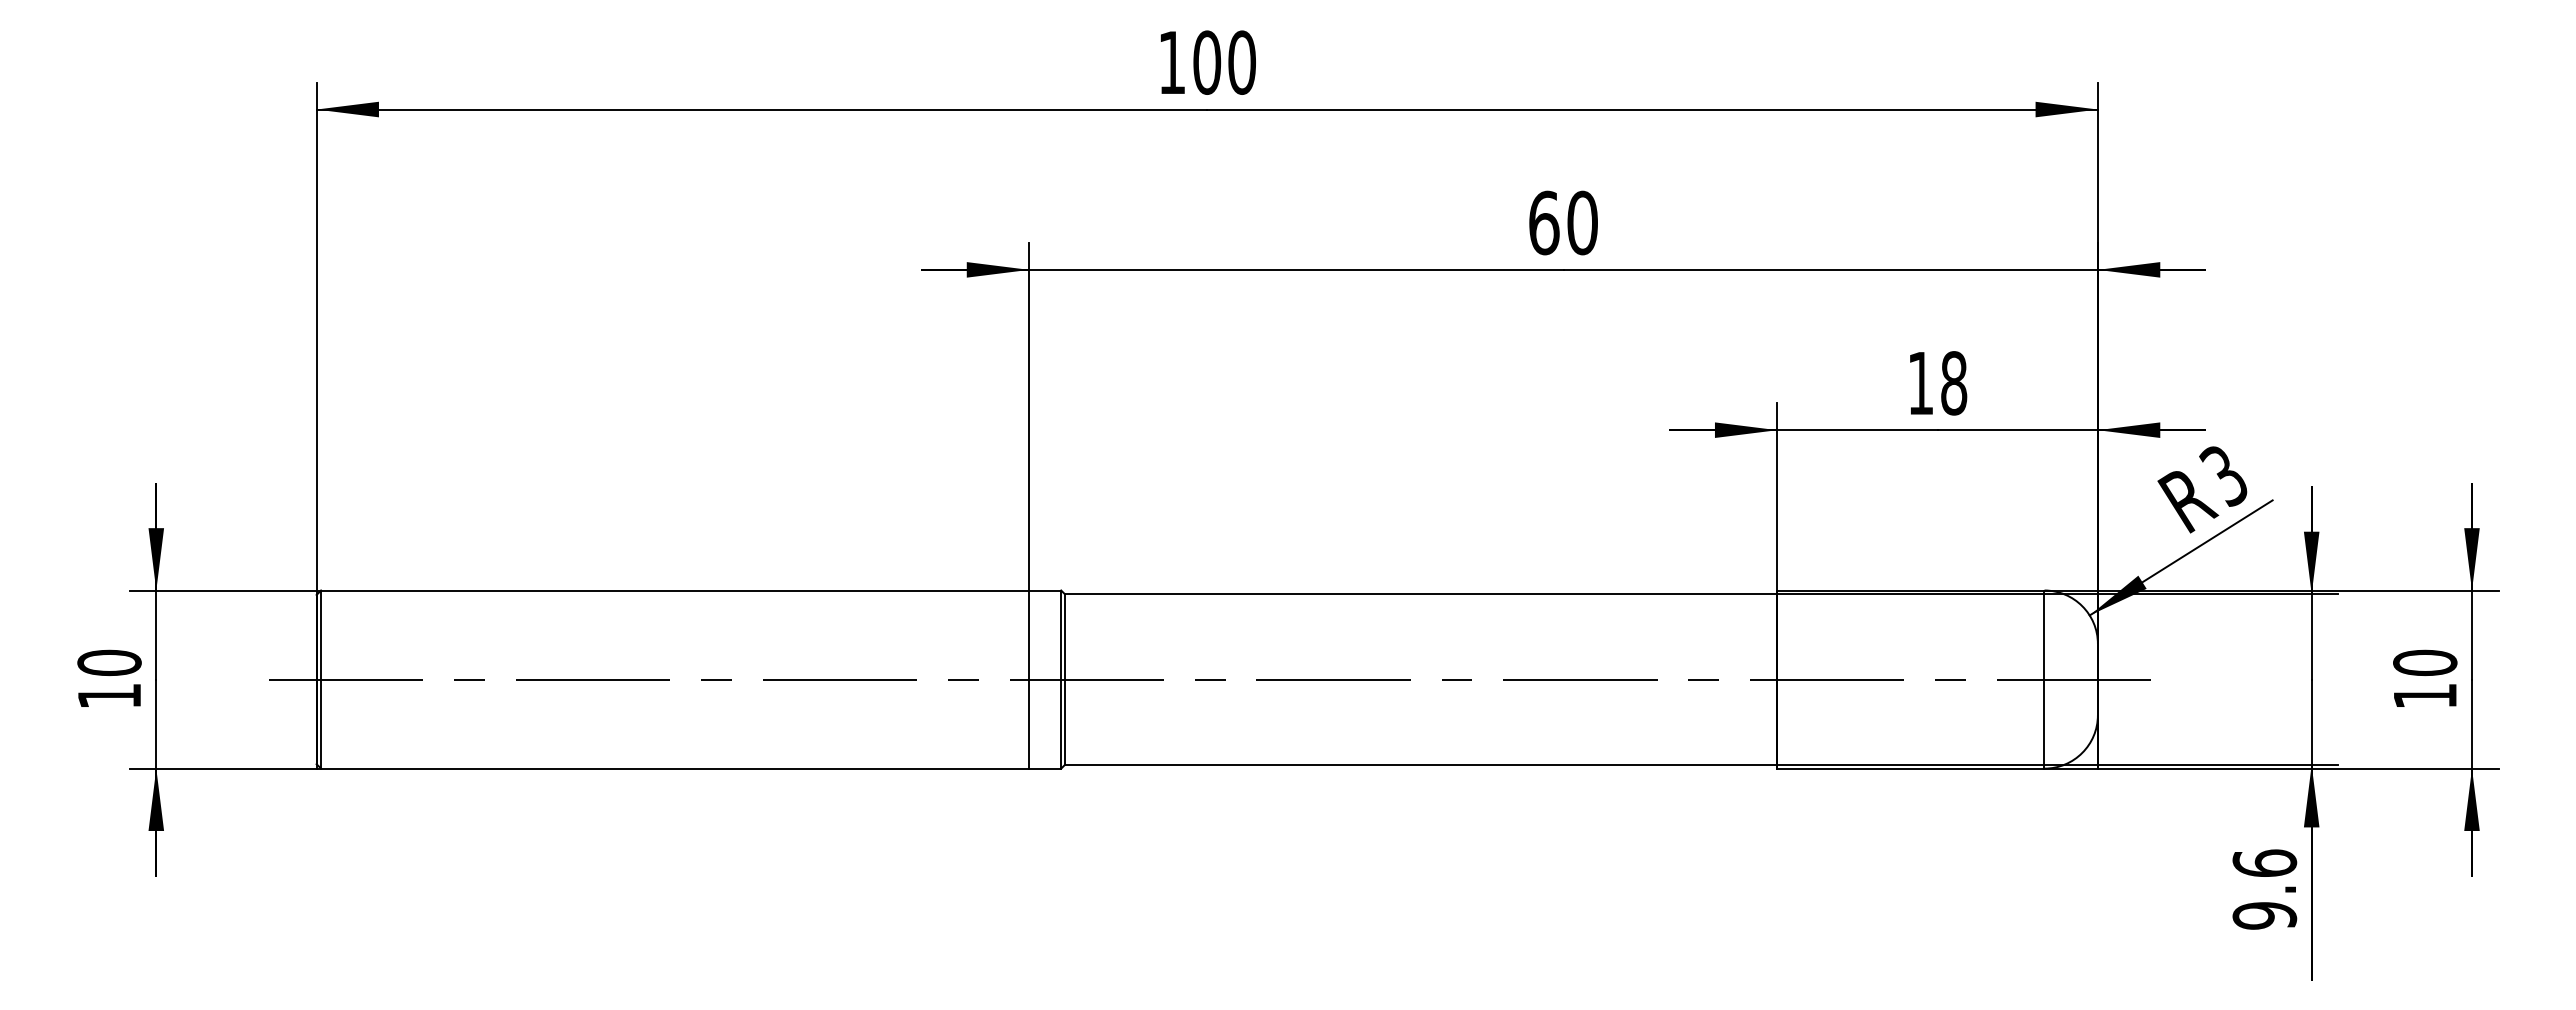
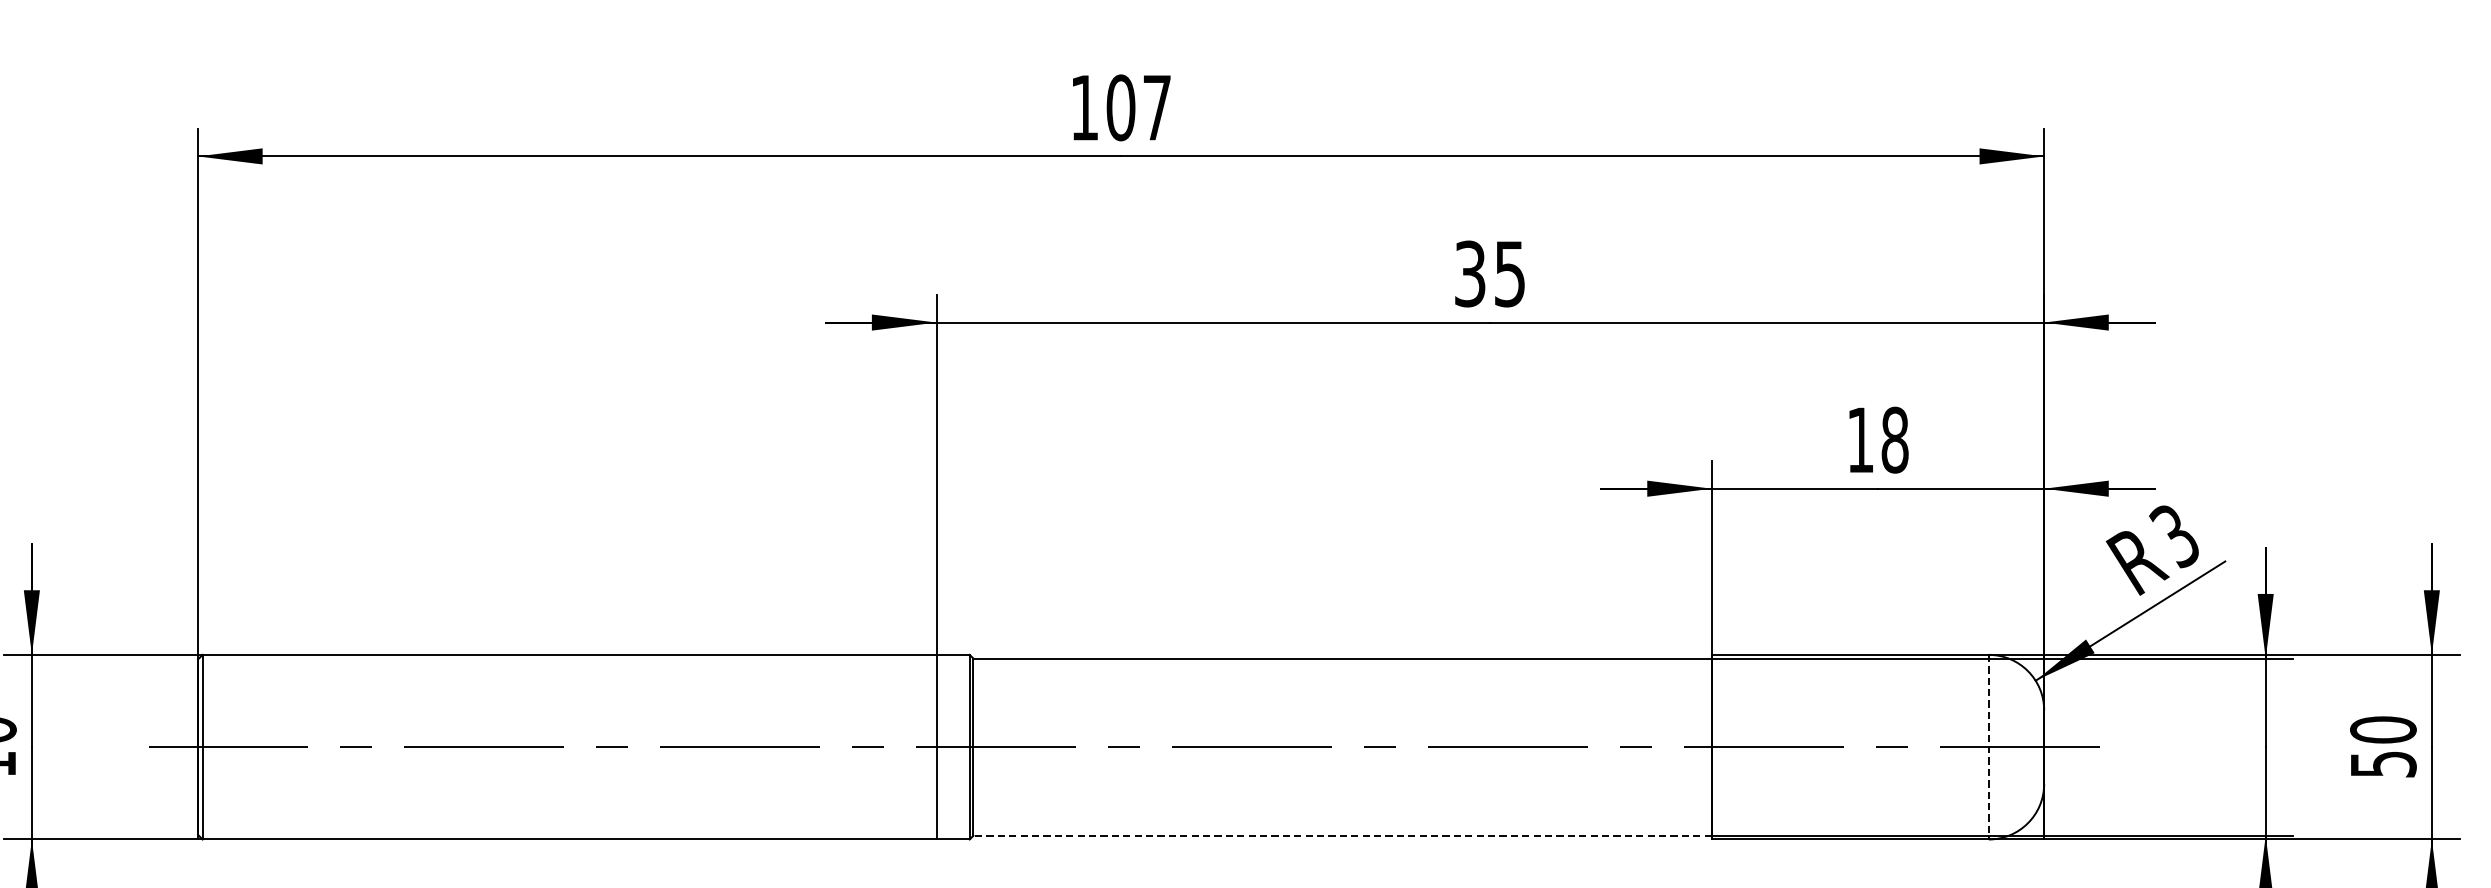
text: (1241, 62) -> (1156, 107), 100 -> 107
text: (1563, 222) -> (1490, 273), 60 -> 35
line: (2044, 680) -> (1988, 748), solid -> dashed
text: (2425, 696) -> (2383, 764), 10 -> 50
line: (1420, 765) -> (1342, 836), solid -> dashed

